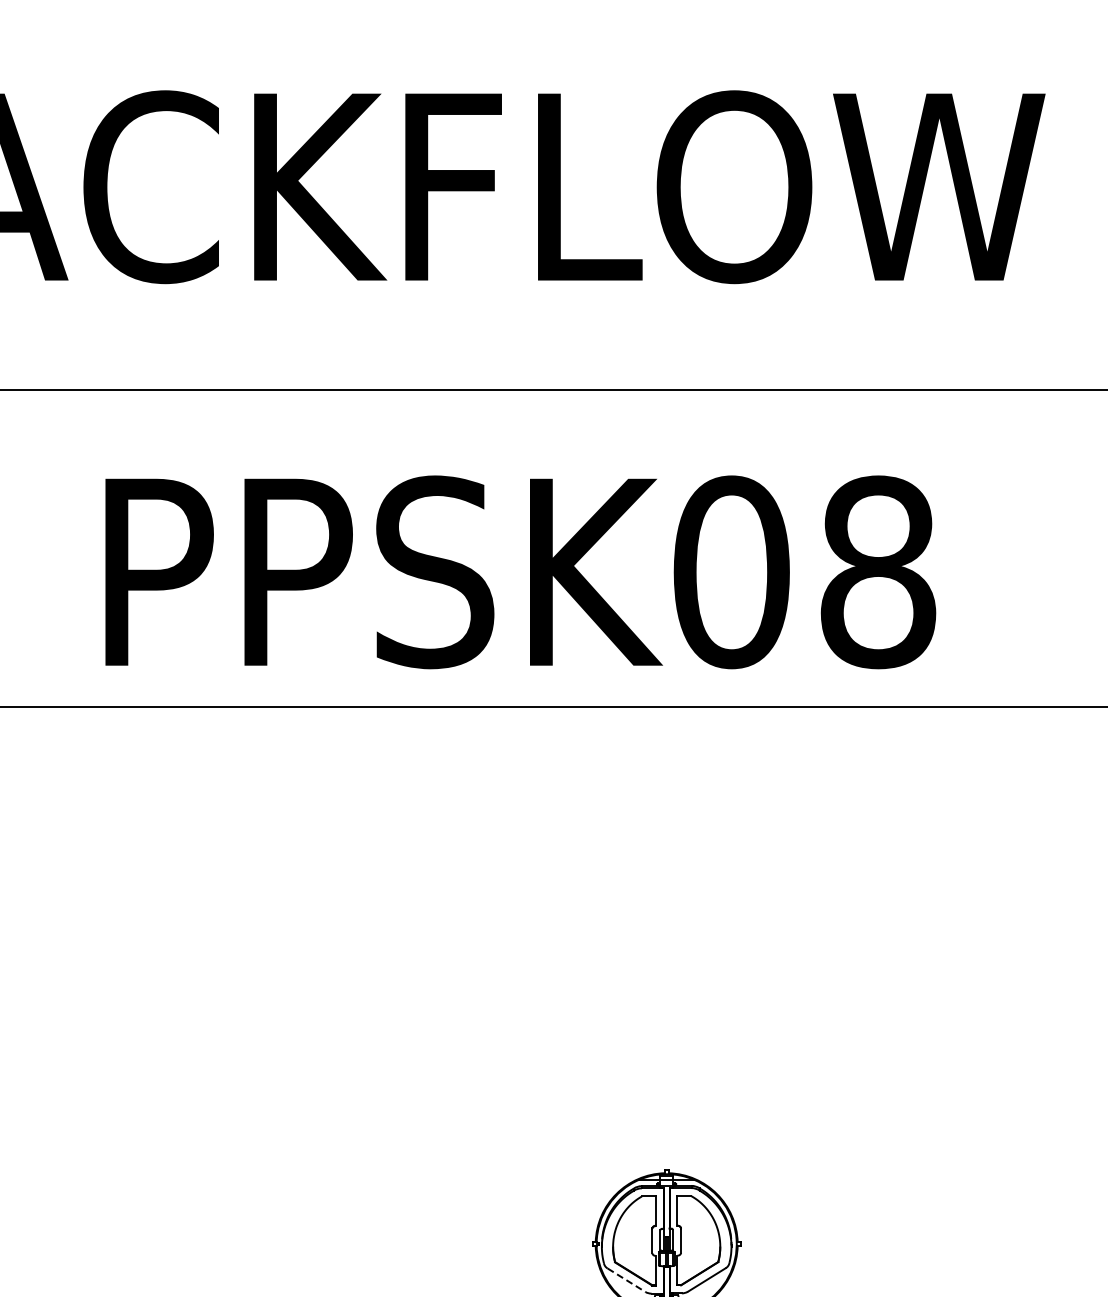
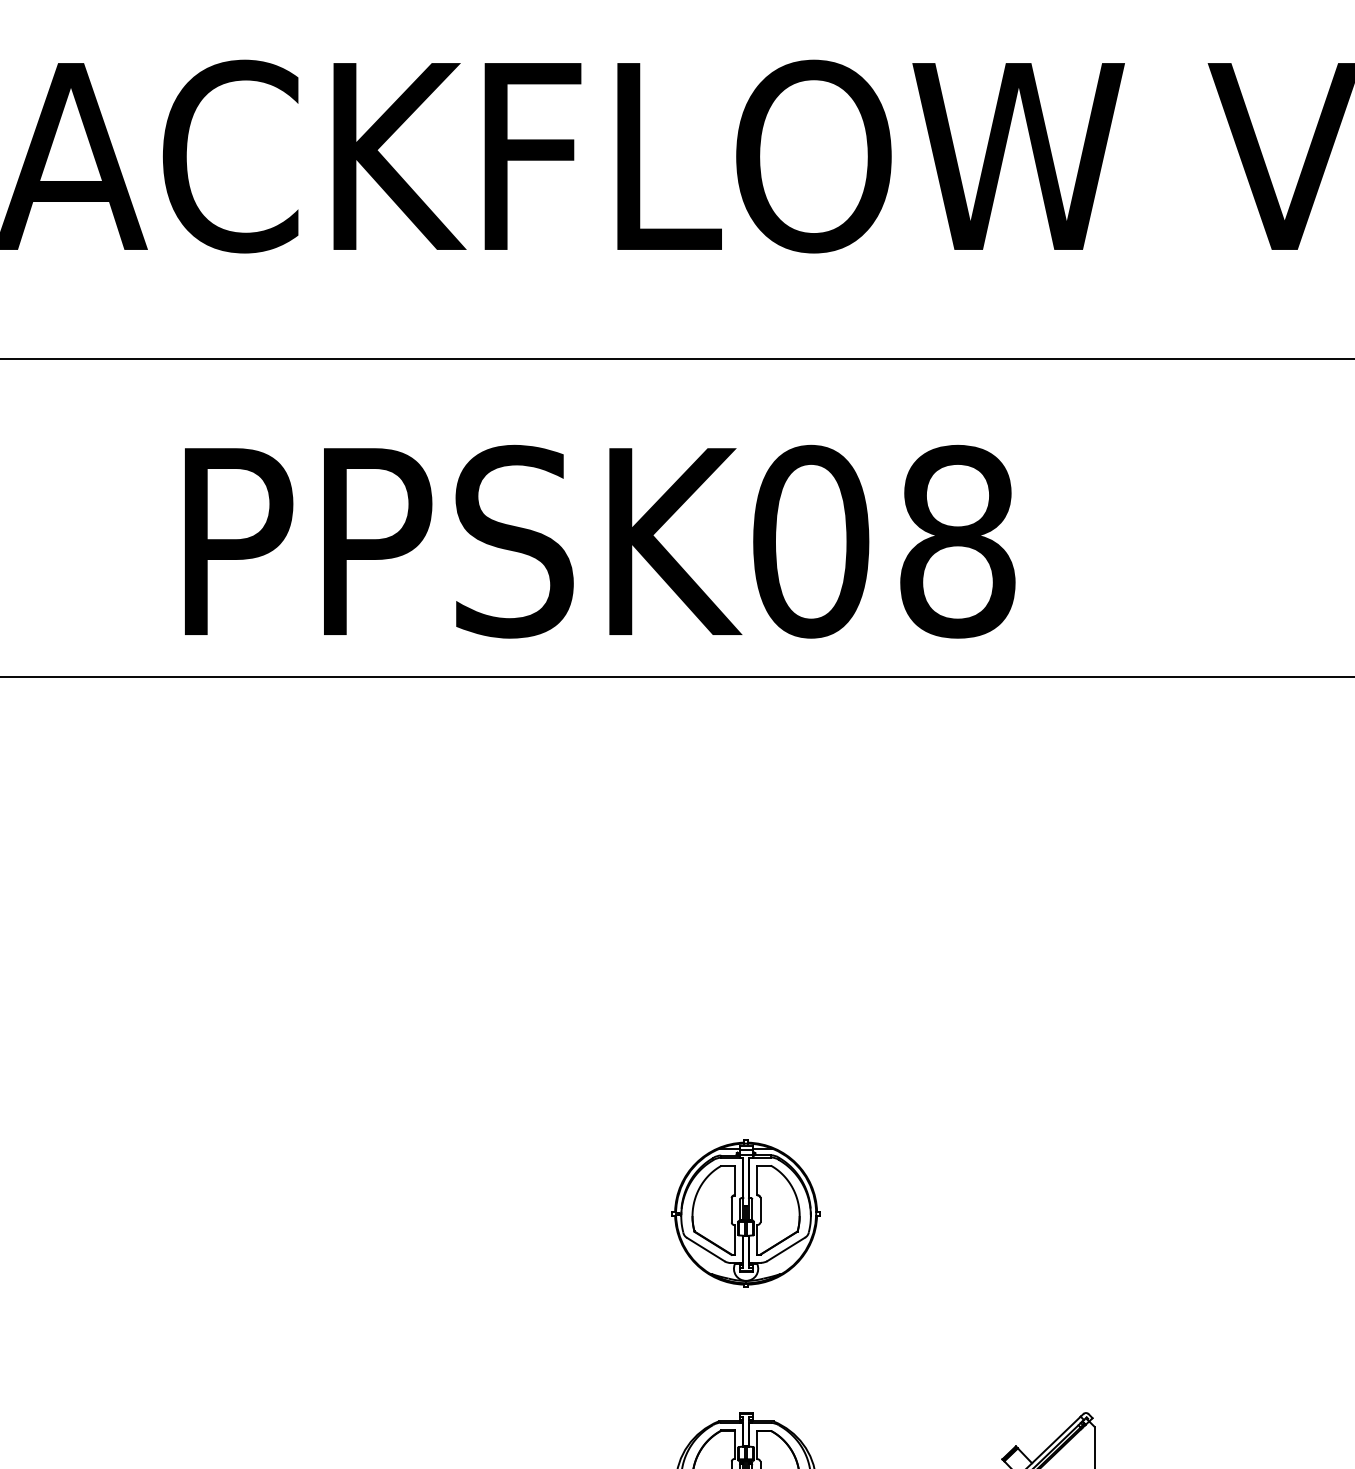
line: (627, 1280) -> (706, 1249), dashed -> solid

